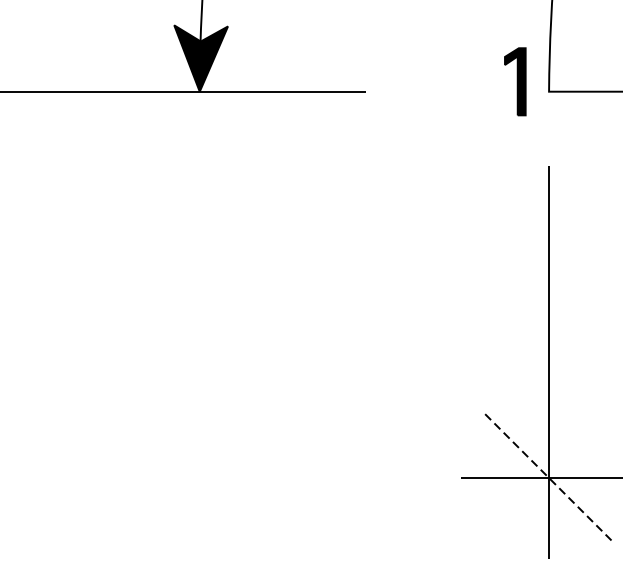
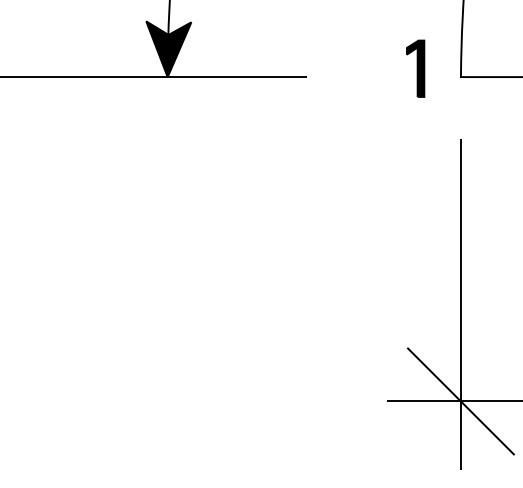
part: (515, 81) -> (415, 68), moved
line: (548, 478) -> (460, 401), dashed -> solid

